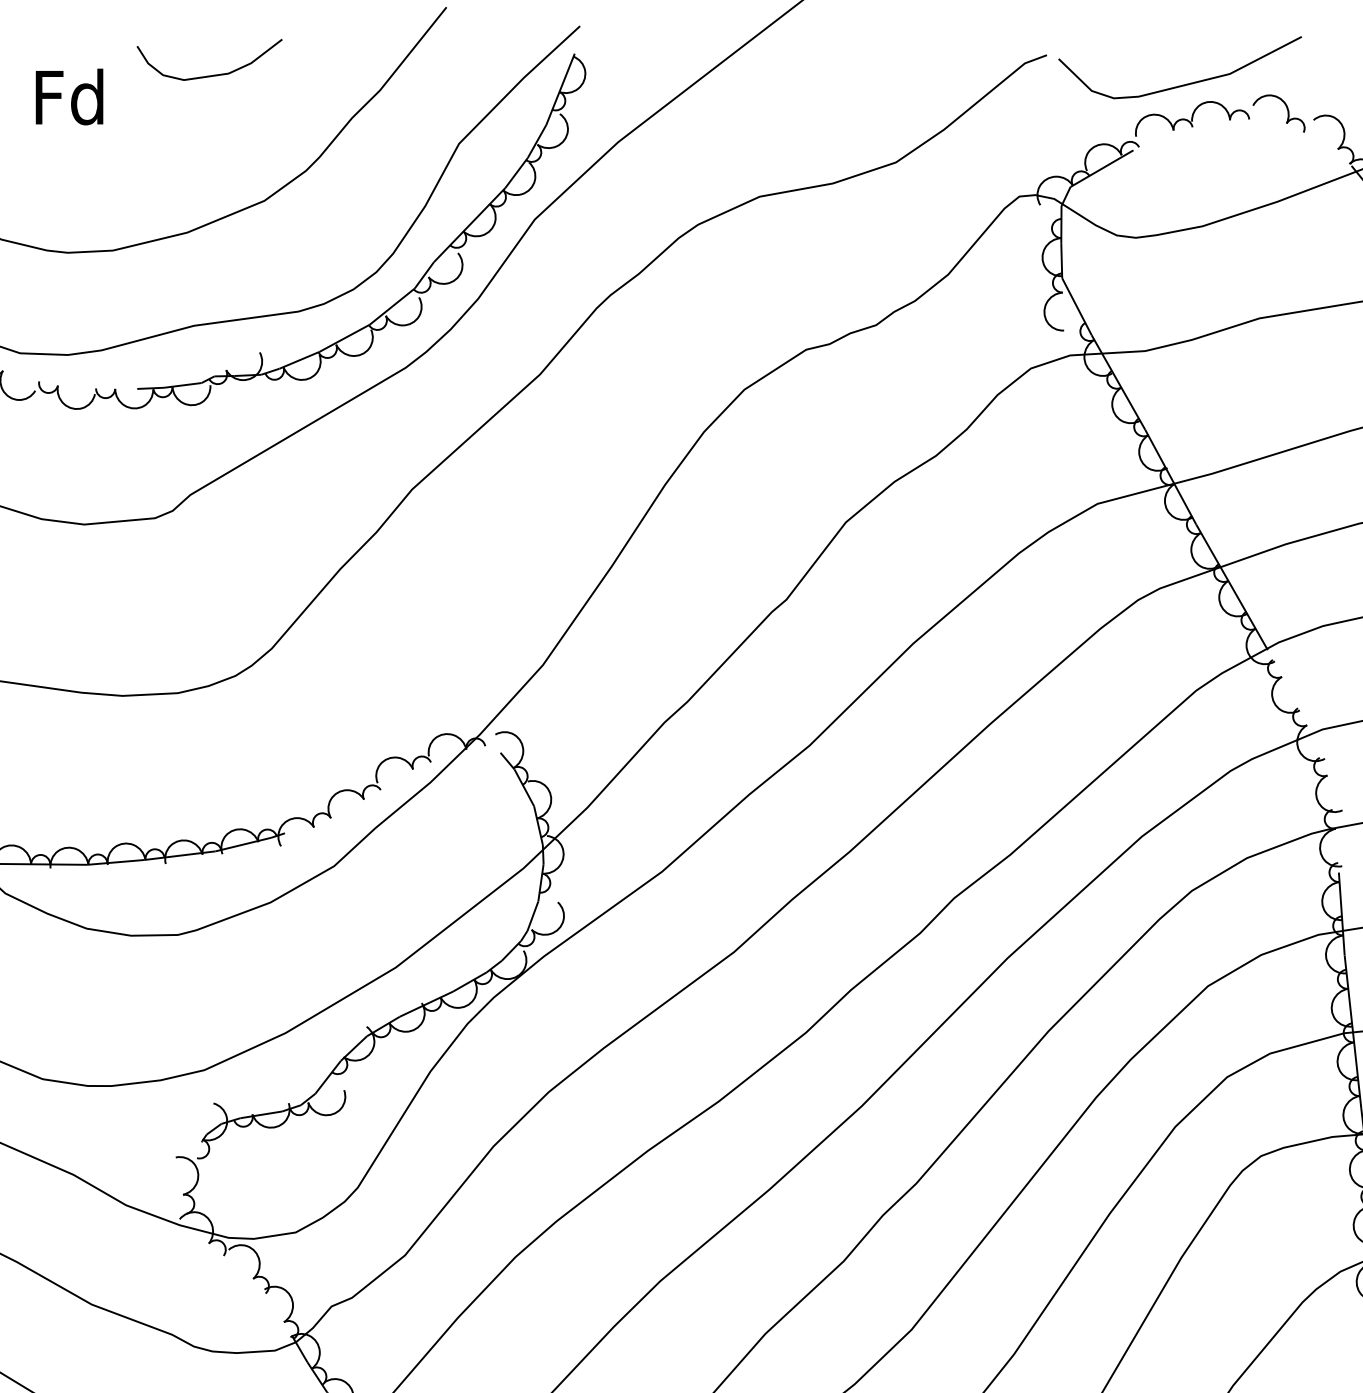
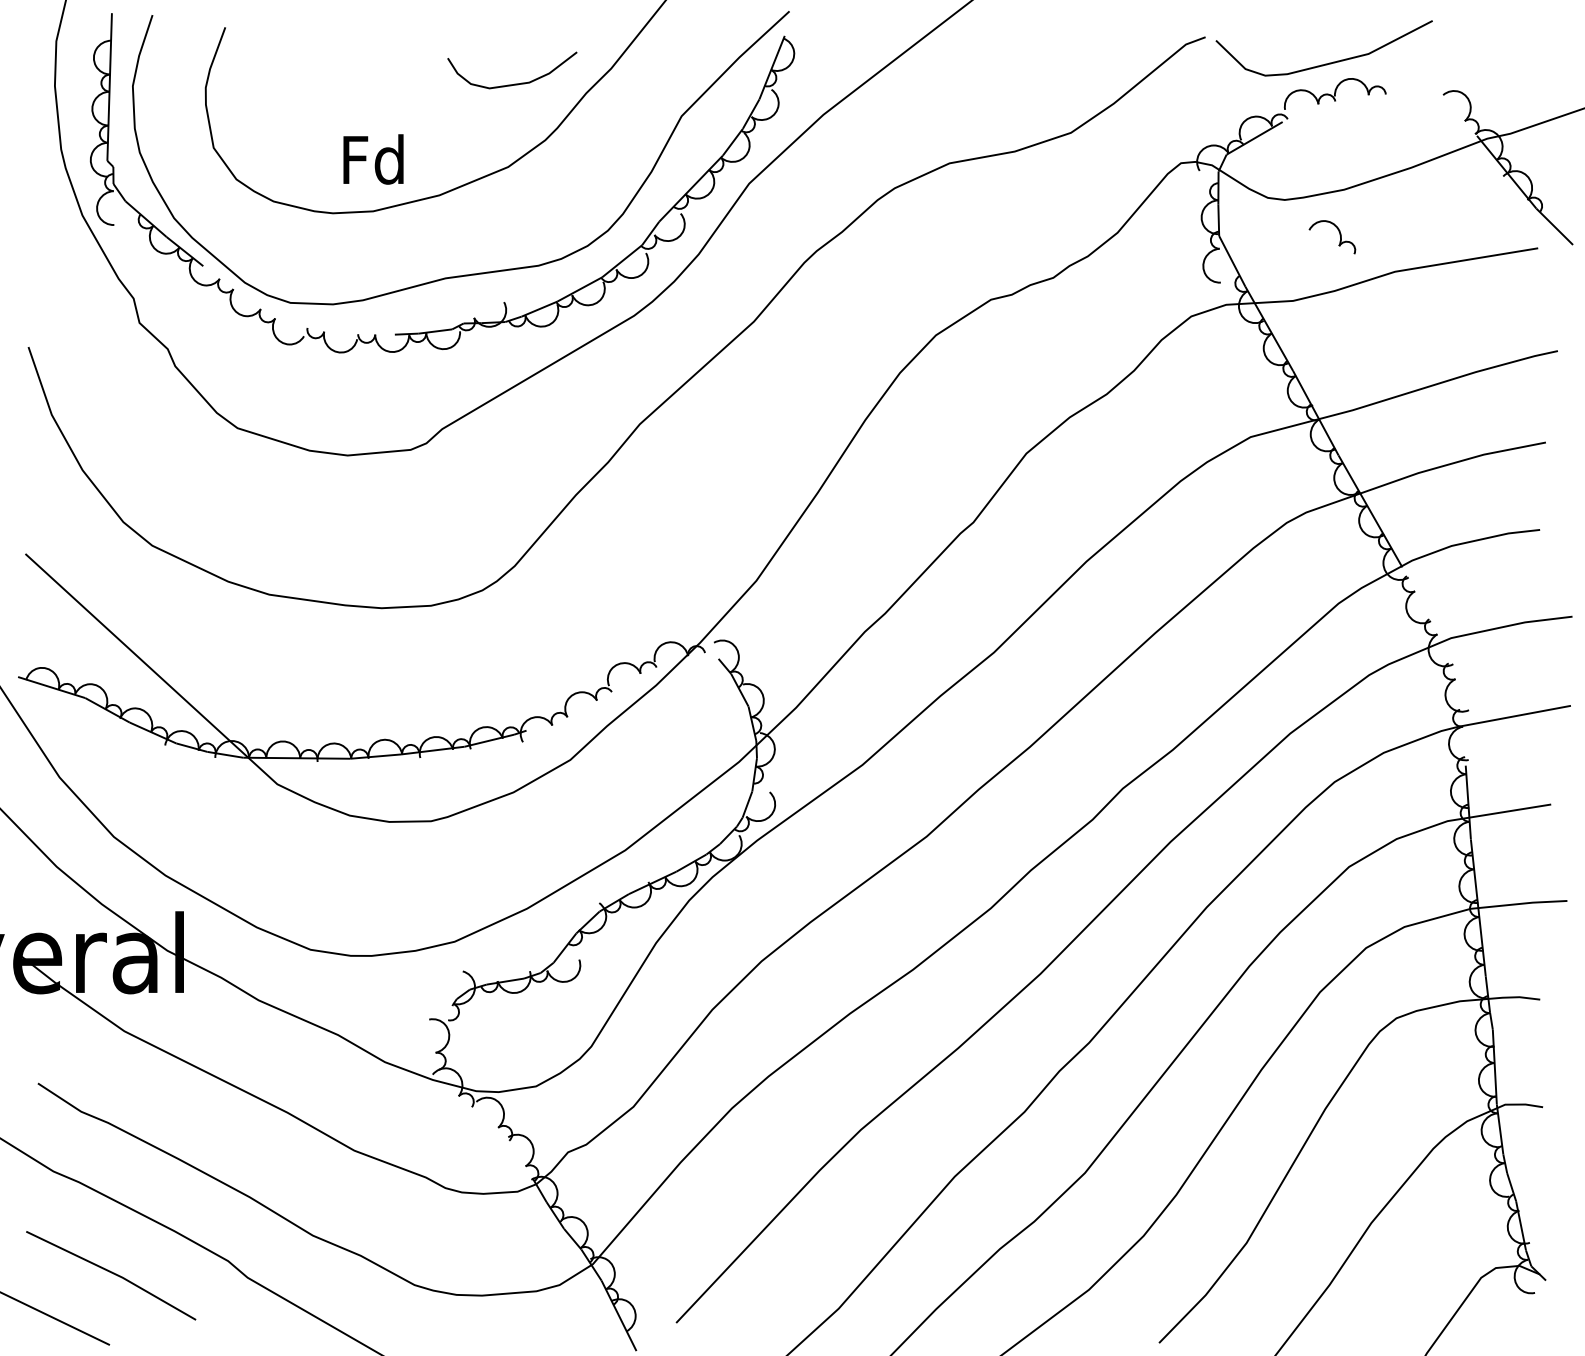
curve: (212, 74) -> (514, 83), moved
text: (69, 97) -> (373, 159), moved
part: (1286, 111) -> (1339, 235), moved

